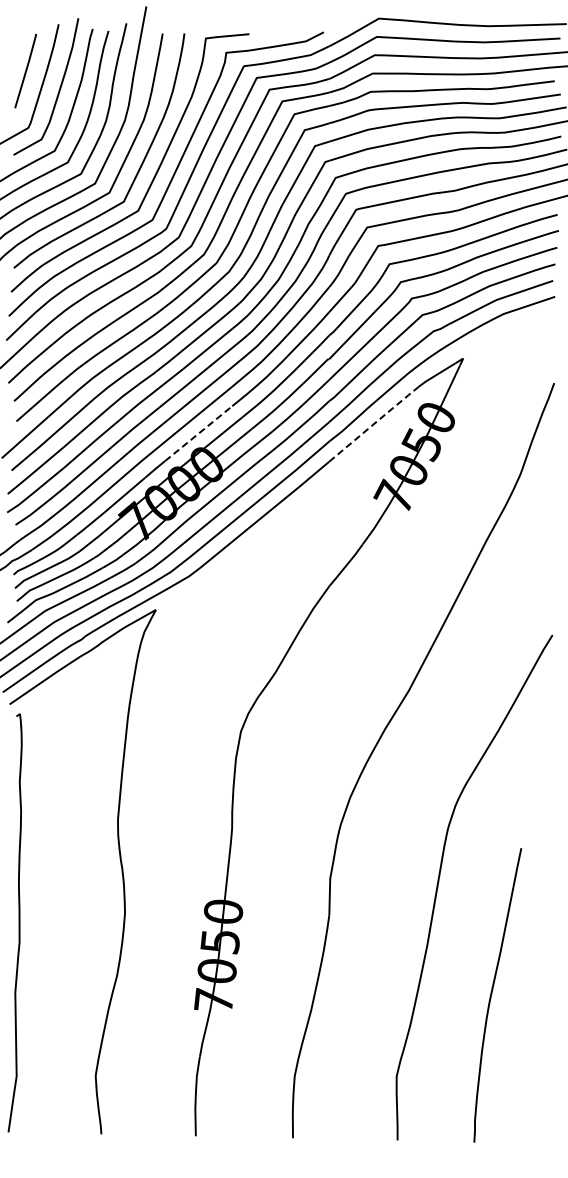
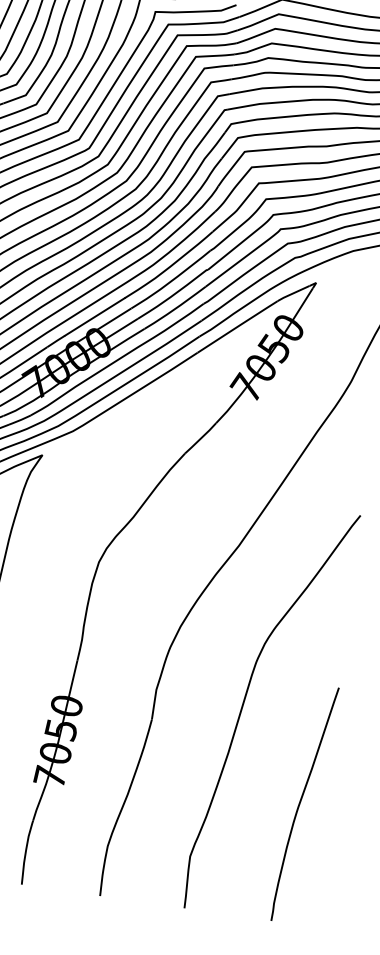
line: (375, 423) -> (238, 326), dashed -> solid
line: (199, 433) -> (95, 316), dashed -> solid
curve: (492, 994) -> (300, 803), moved

